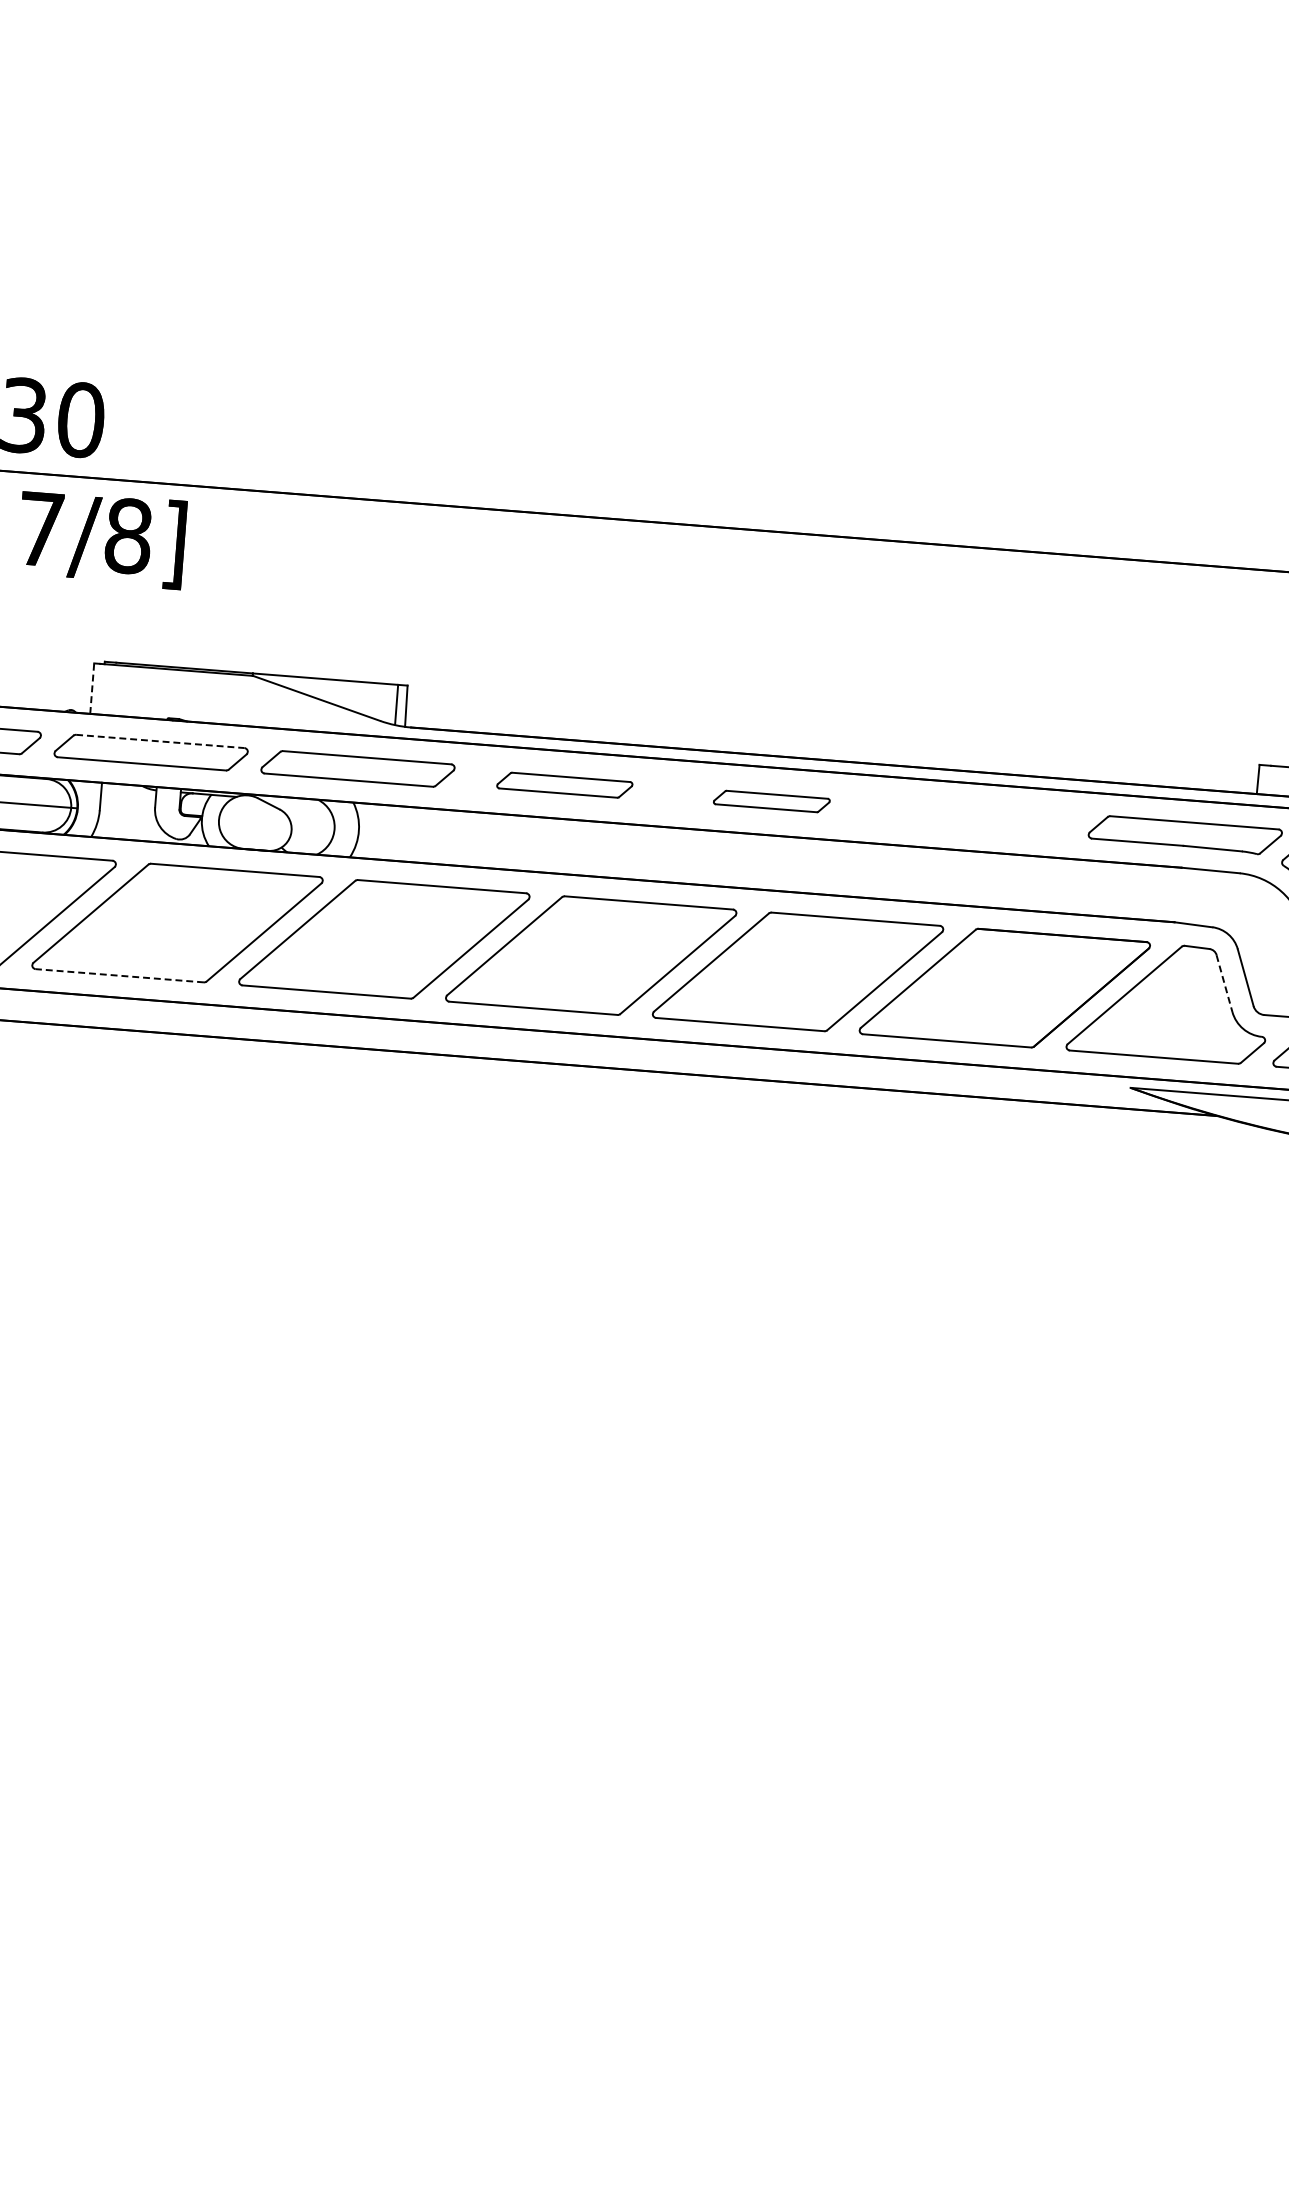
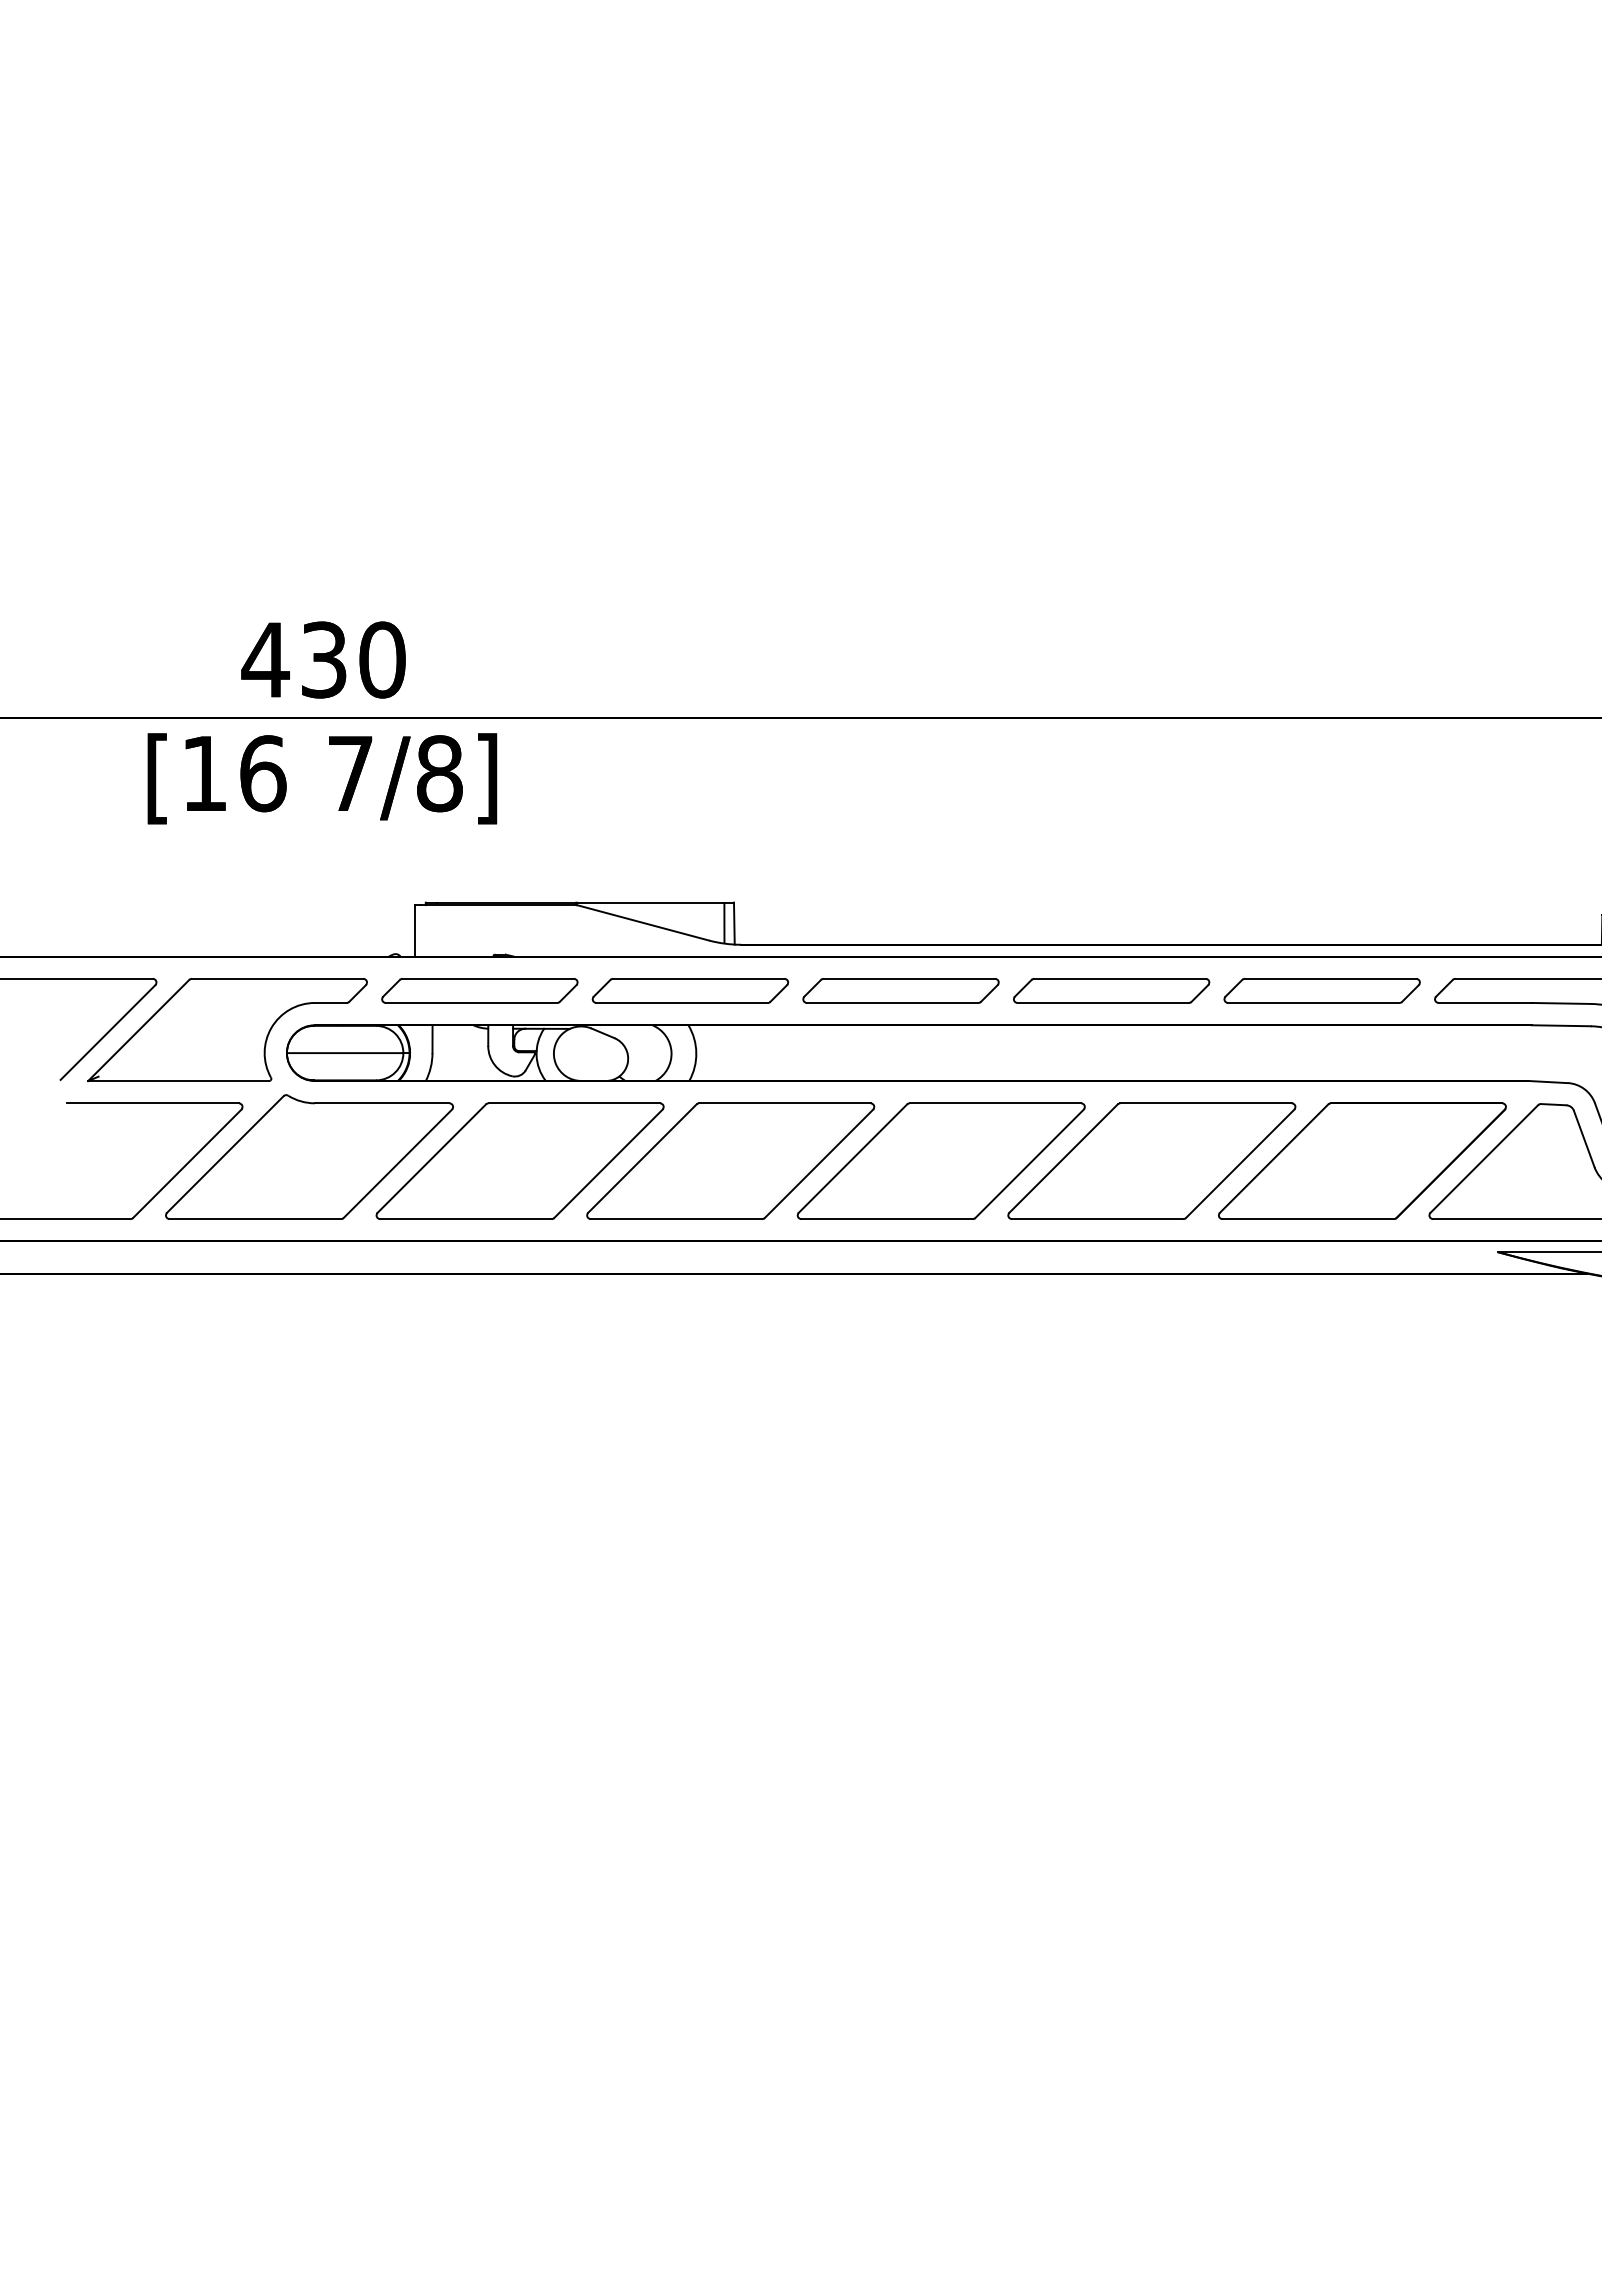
line: (92, 688) -> (415, 930), dashed -> solid
line: (160, 741) -> (488, 978), dashed -> solid
part: (564, 784) -> (900, 990), size x1.43
part: (771, 801) -> (1111, 990), size x1.67
part: (977, 817) -> (1321, 990), added
line: (119, 976) -> (465, 1219), dashed -> solid
line: (1224, 984) -> (1584, 1139), dashed -> solid

